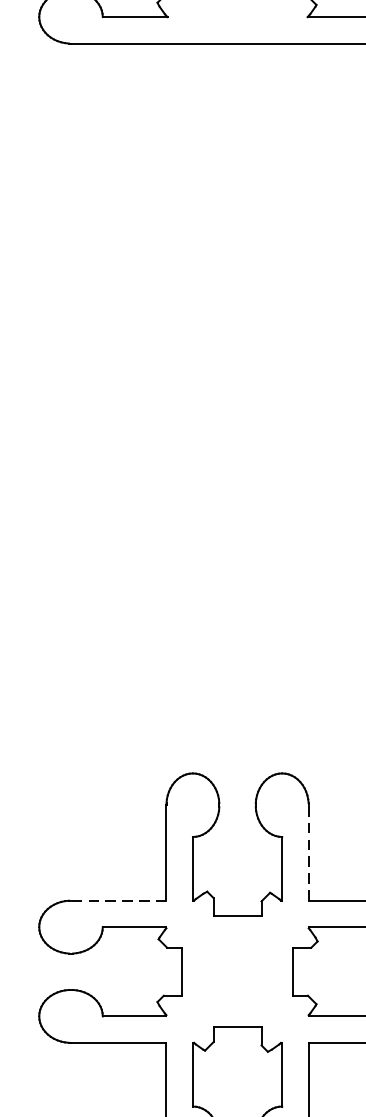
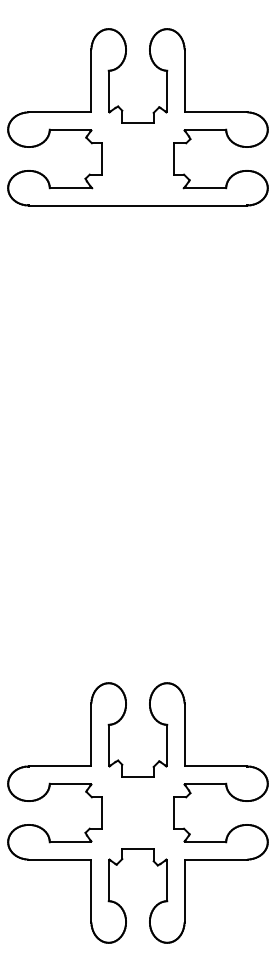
line: (308, 851) -> (184, 734), dashed -> solid
line: (117, 900) -> (59, 766), dashed -> solid

